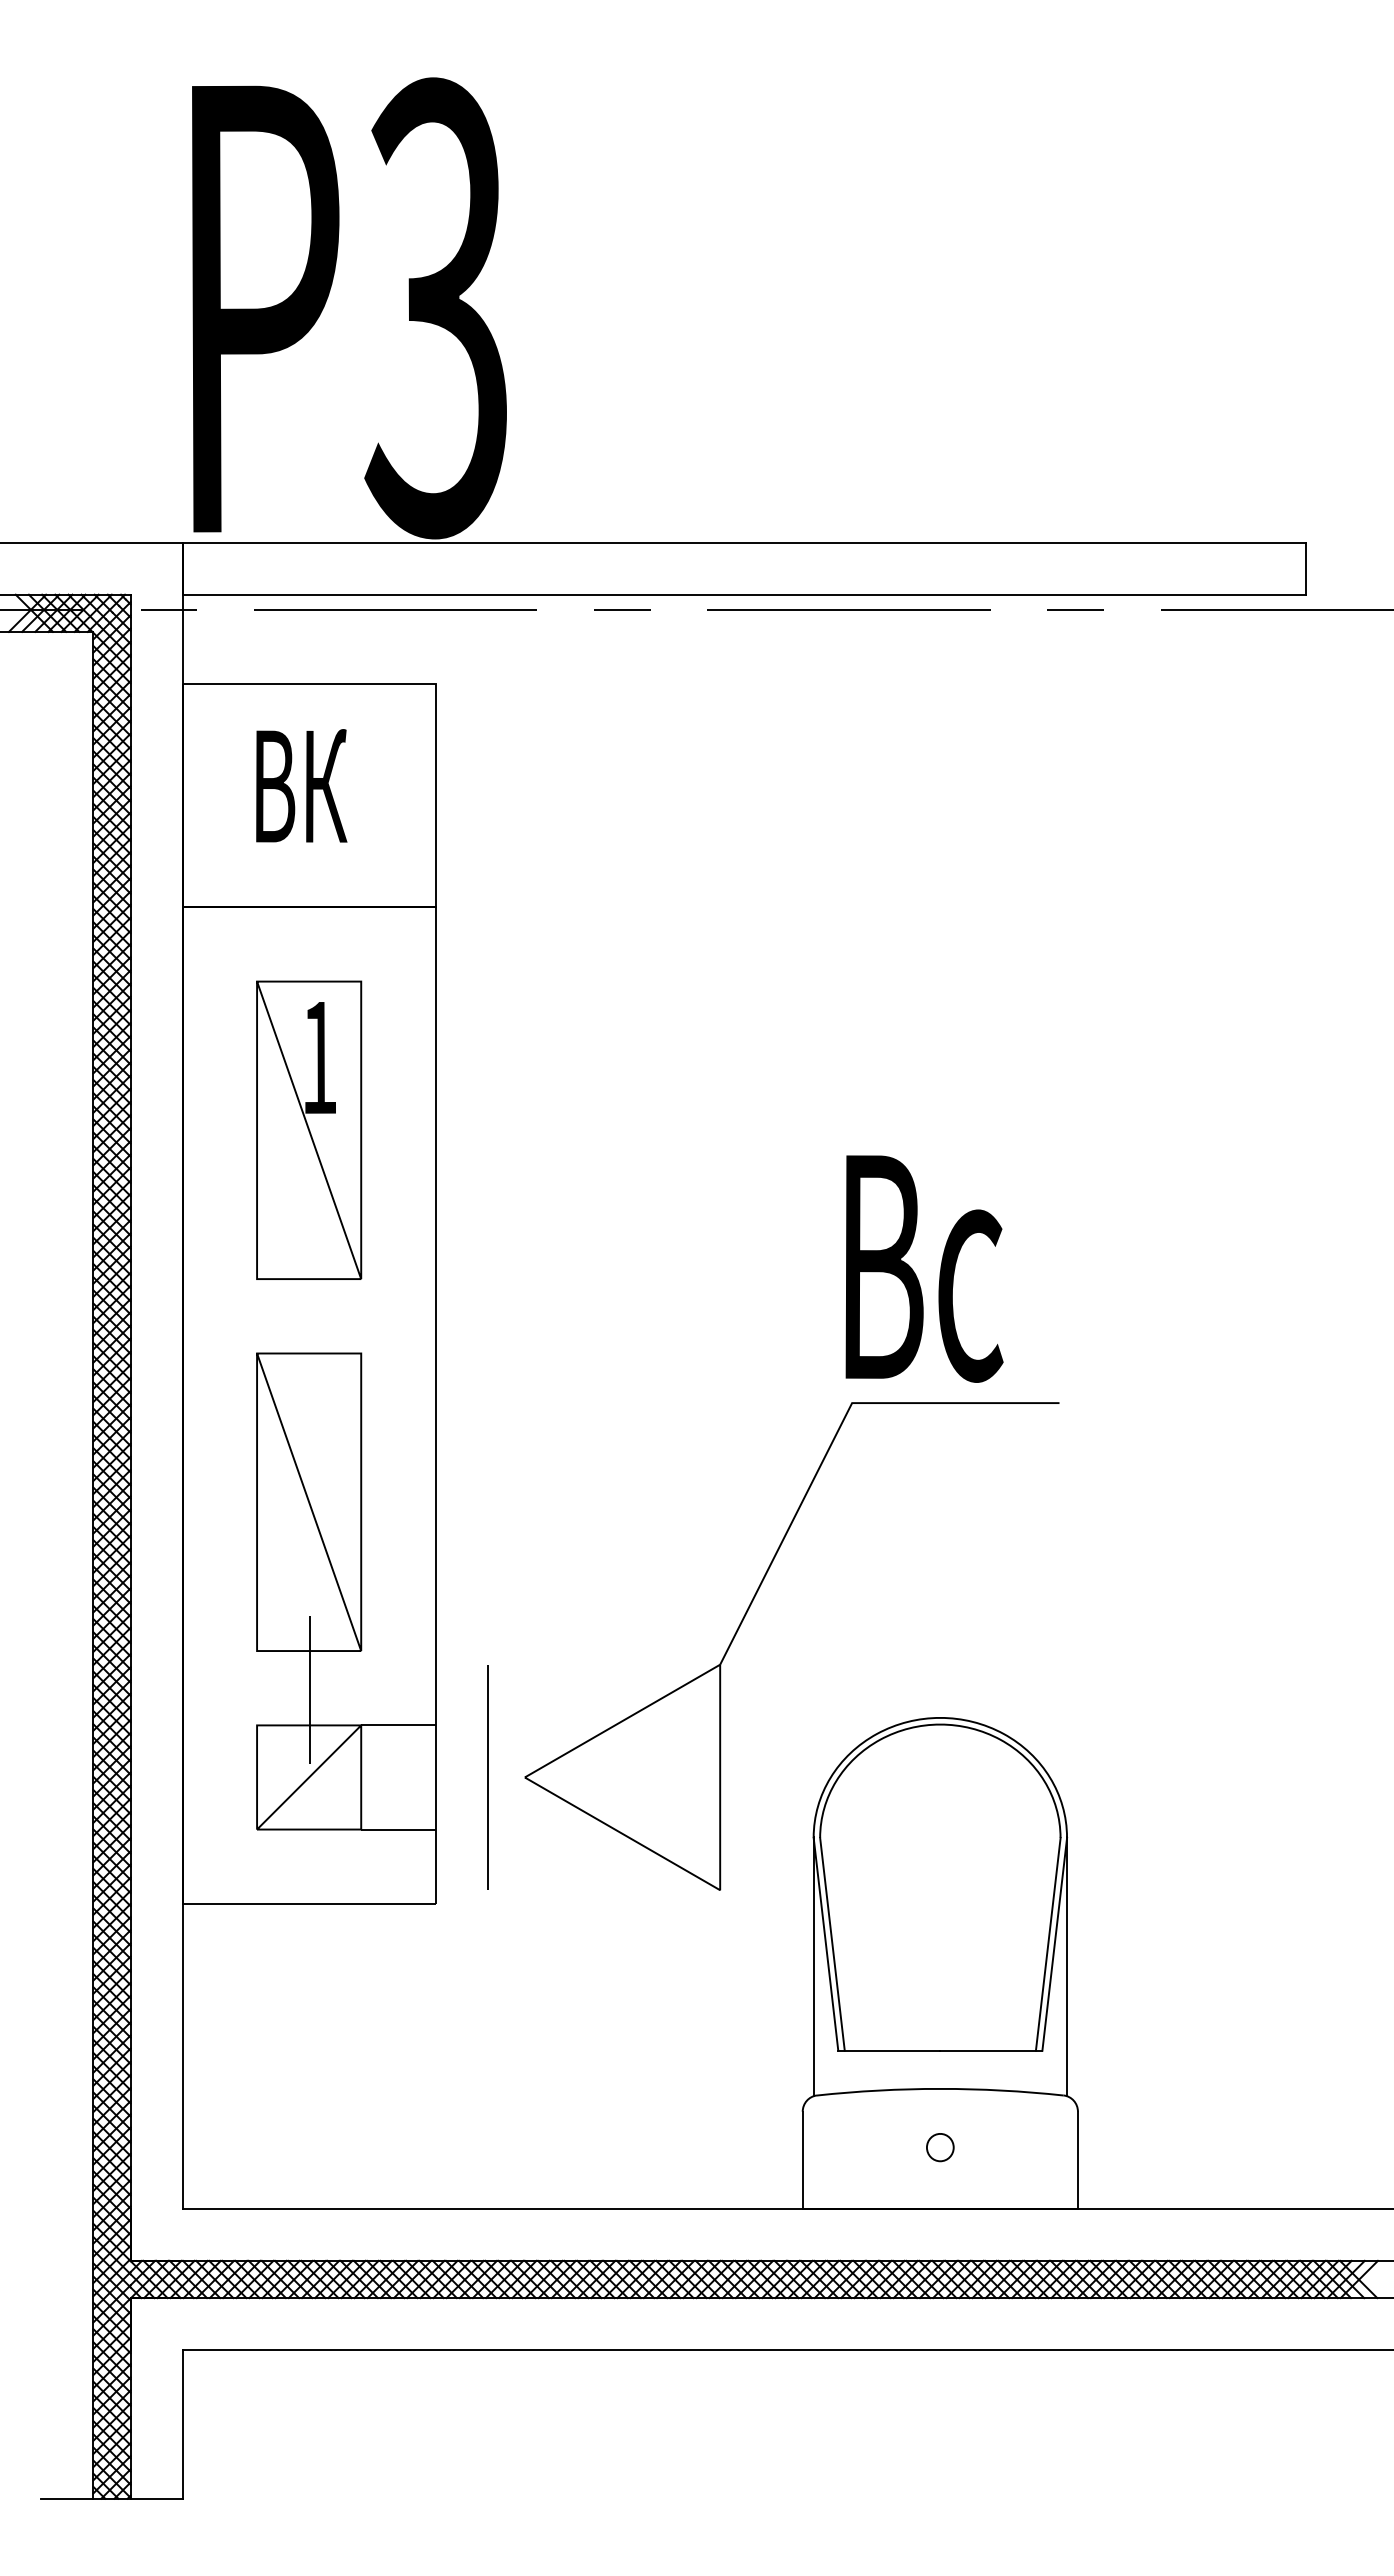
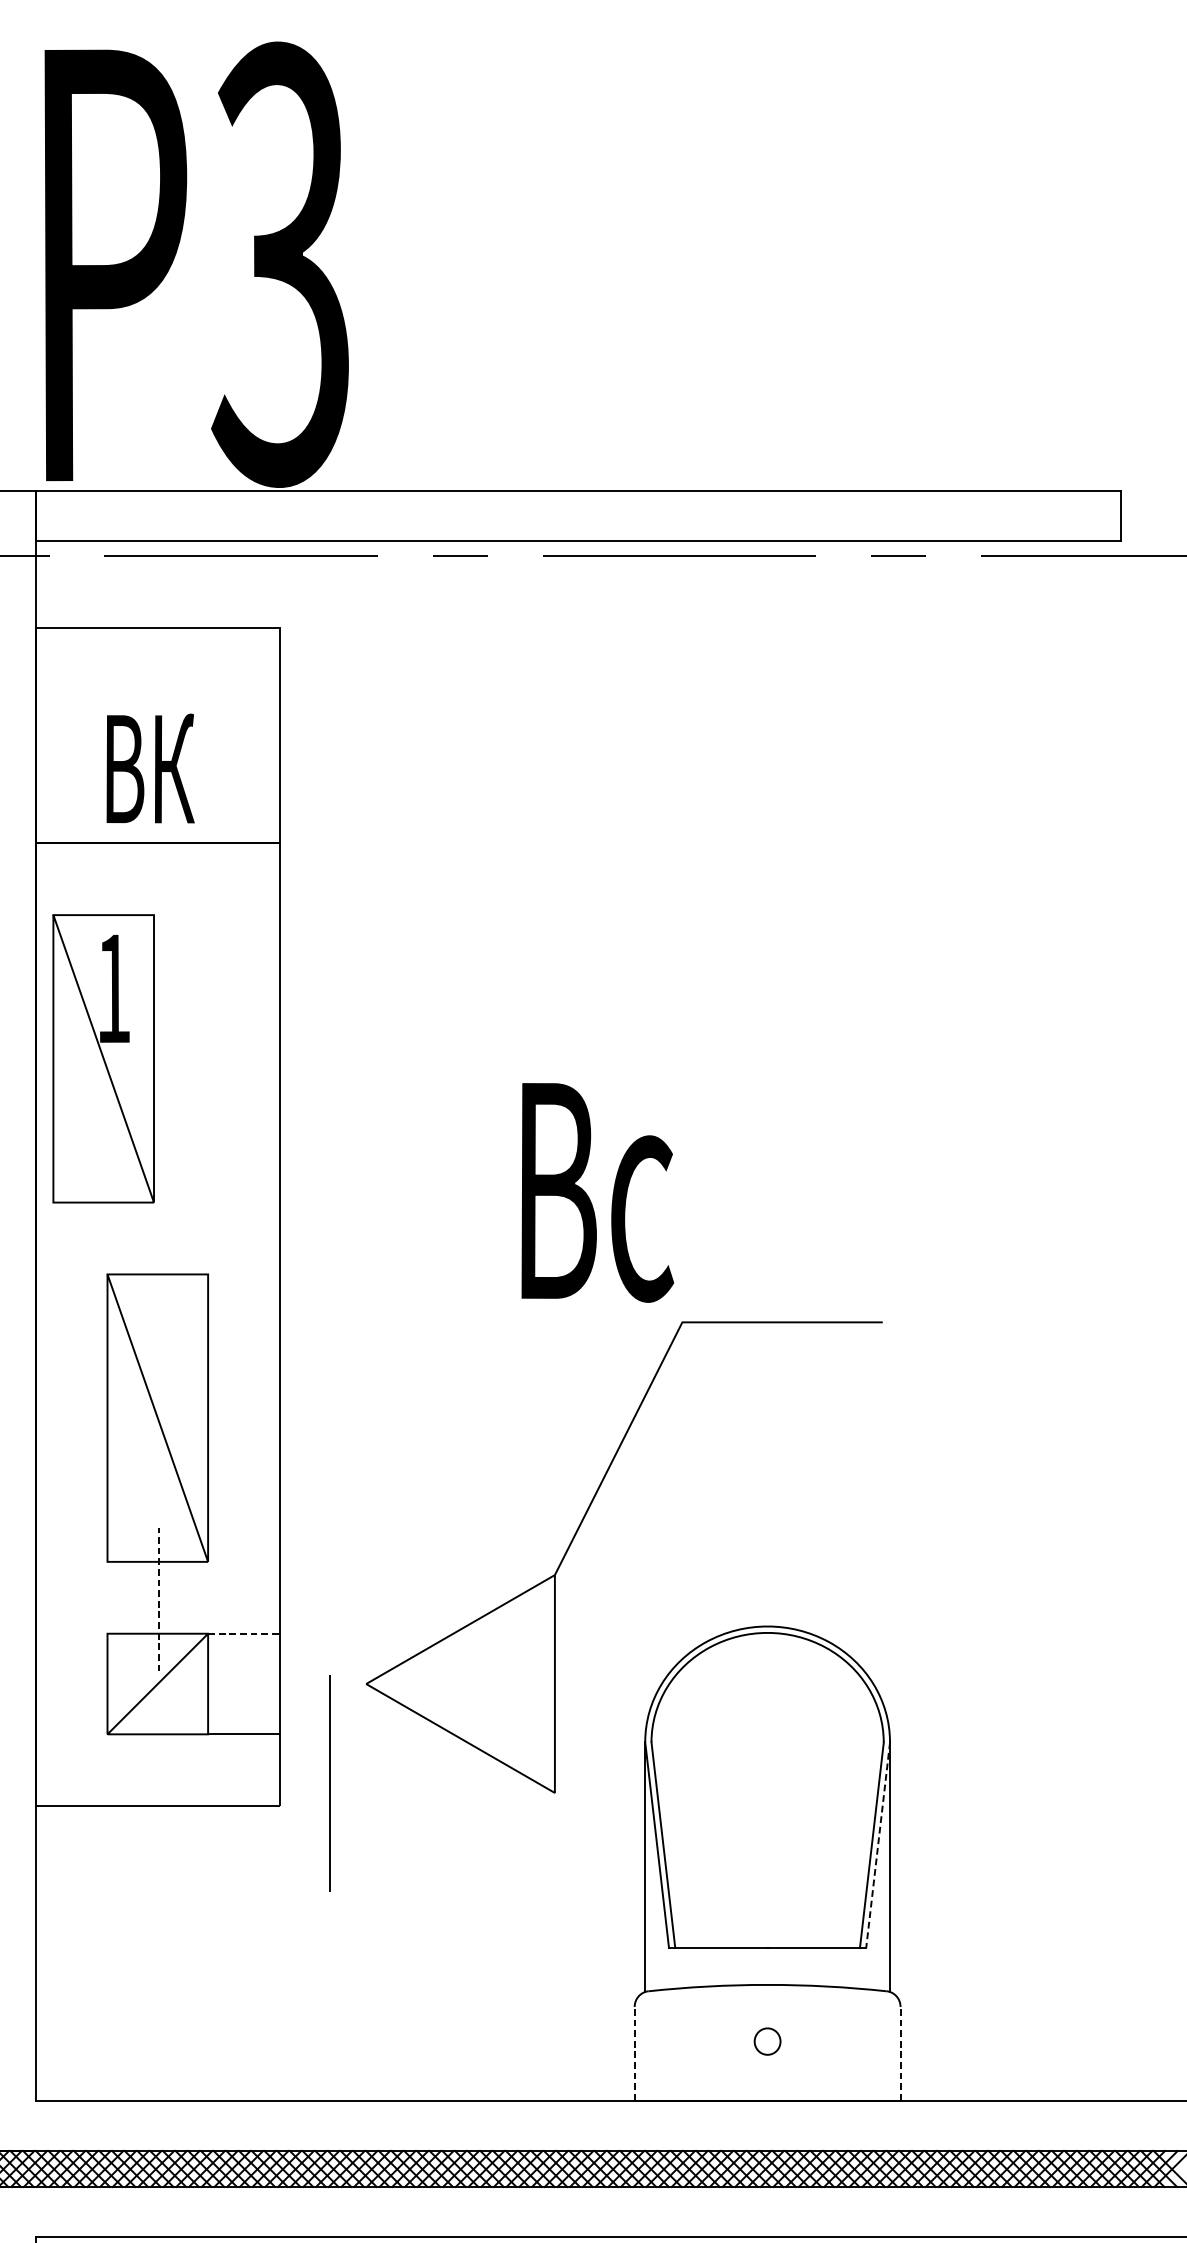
text: (301, 785) -> (150, 768), moved
part: (309, 1129) -> (104, 1058), moved
text: (924, 1268) -> (597, 1192), moved
line: (310, 1689) -> (159, 1599), solid -> dashed
line: (398, 1725) -> (244, 1633), solid -> dashed
line: (487, 1777) -> (330, 1783), moved
line: (1054, 1944) -> (877, 1845), solid -> dashed
line: (802, 2160) -> (634, 2054), solid -> dashed
line: (1077, 2160) -> (900, 2054), solid -> dashed

